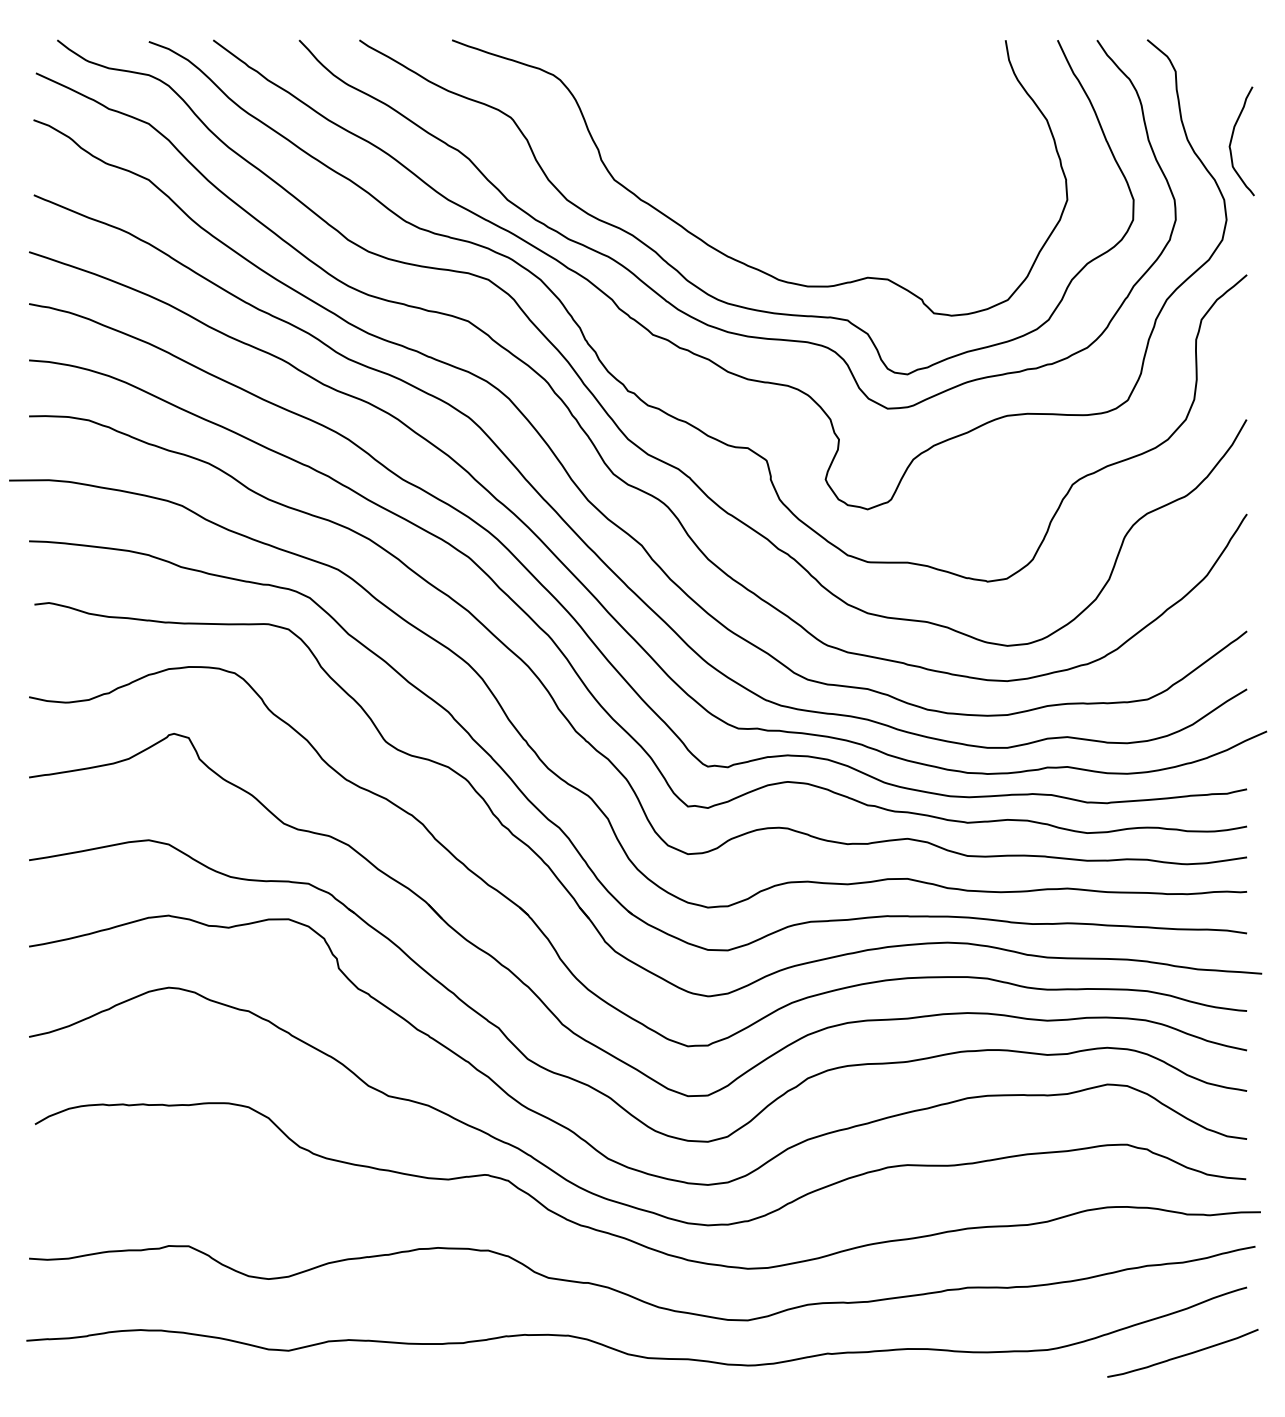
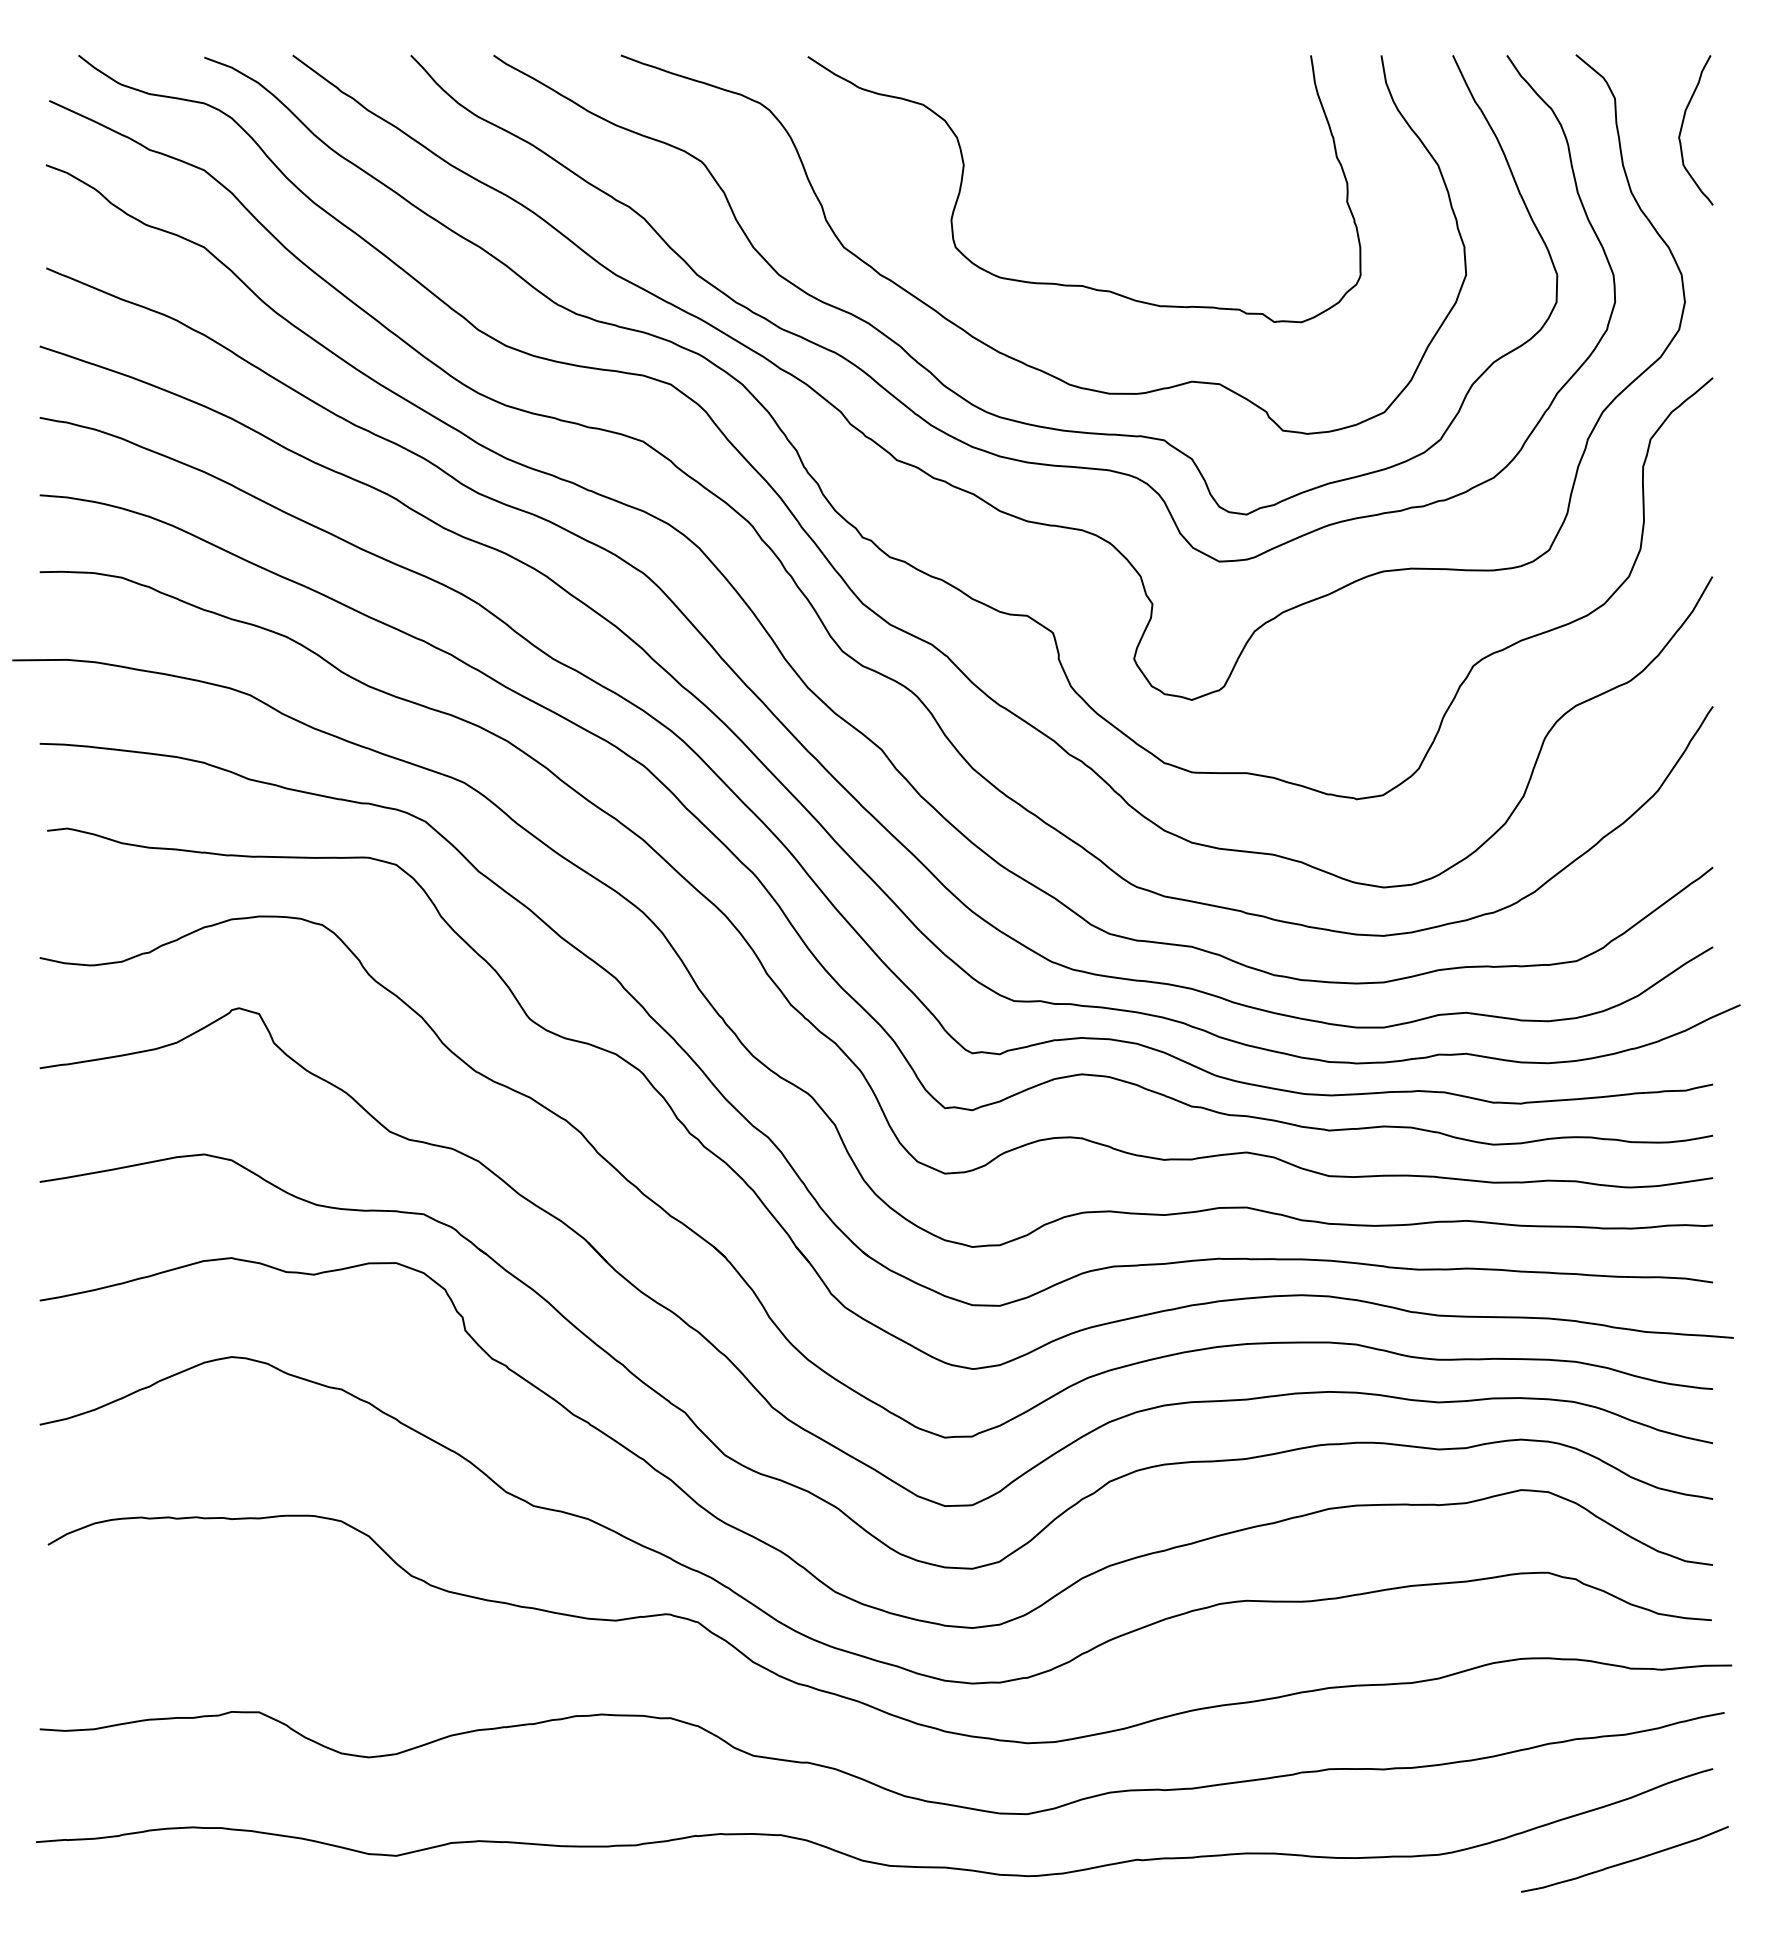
curve: (1232, 140) -> (1682, 128), moved
curve: (784, 206) -> (1077, 284), added

